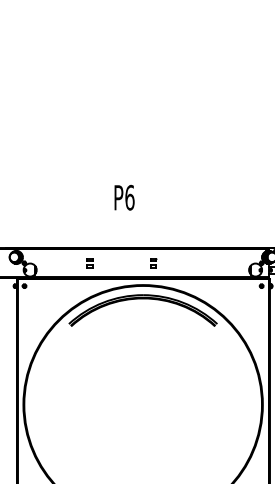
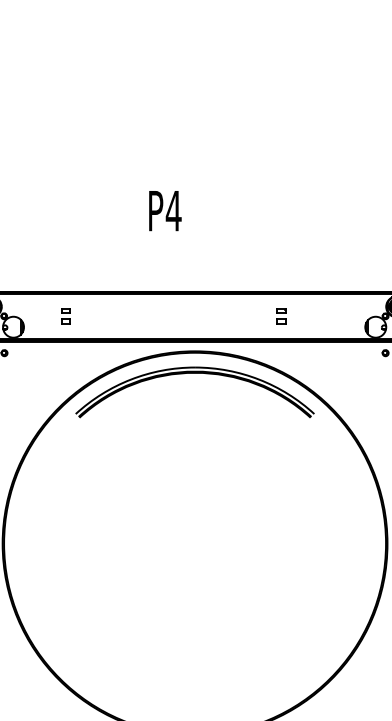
text: (129, 197) -> (173, 210), P6 -> P4
part: (89, 263) -> (65, 316), moved
part: (153, 263) -> (280, 316), moved

